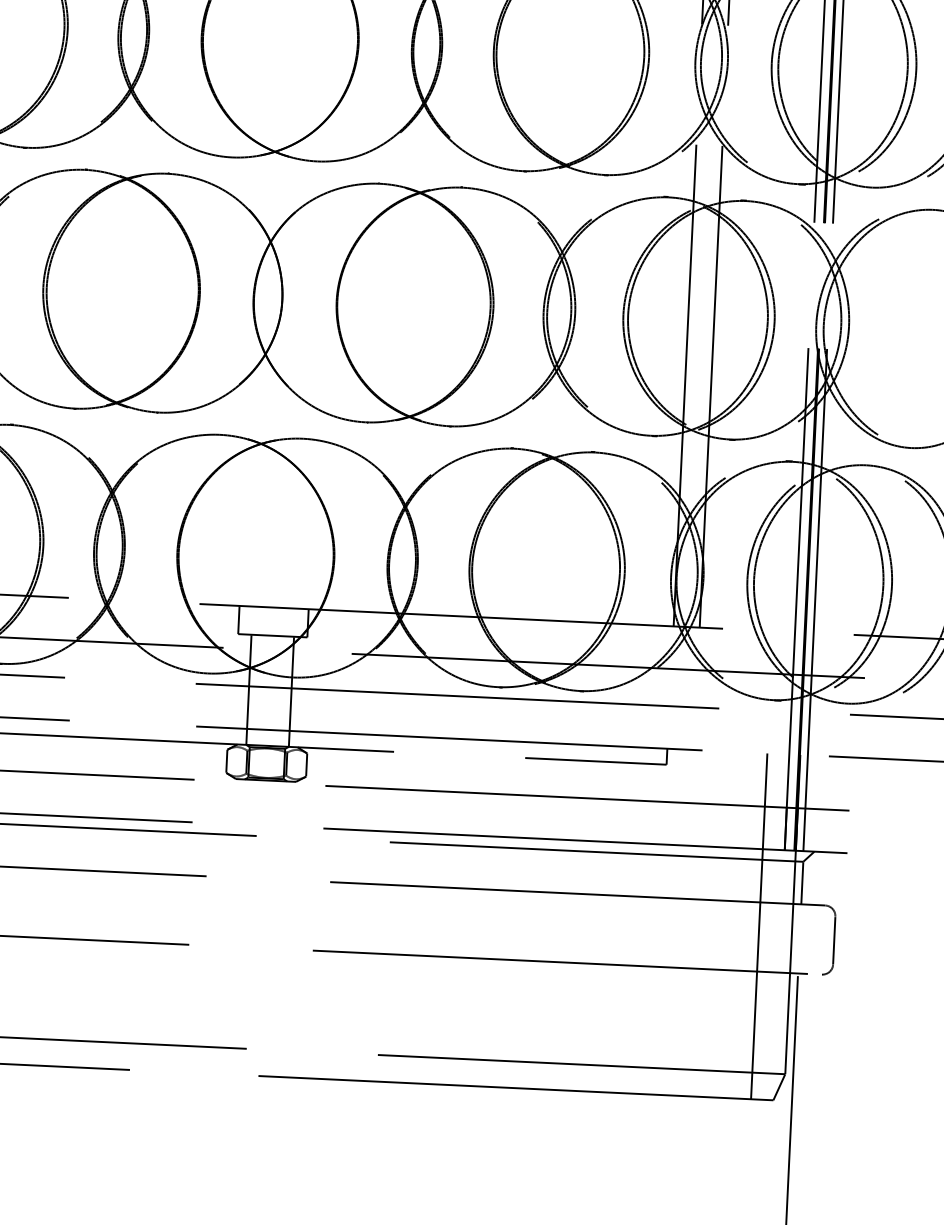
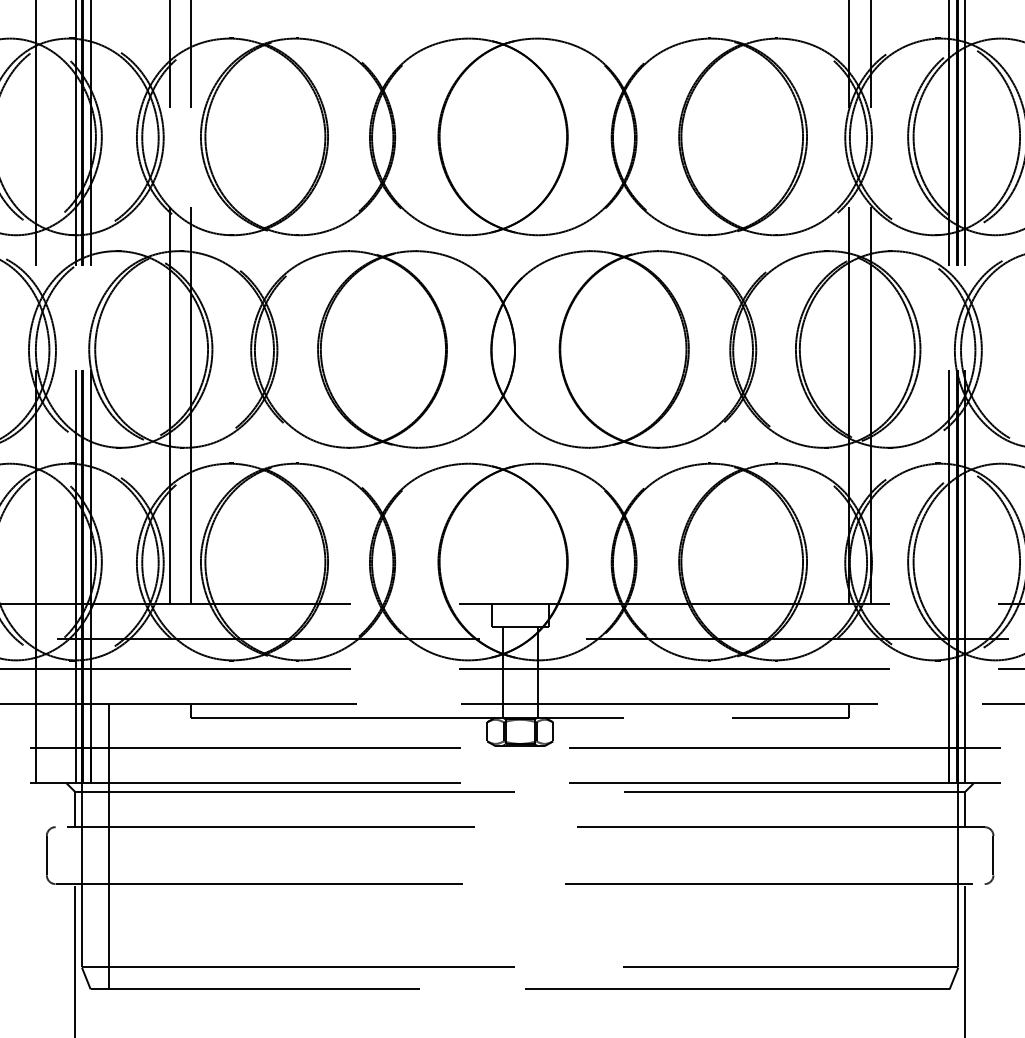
line: (759, 925) -> (931, 846), removed

